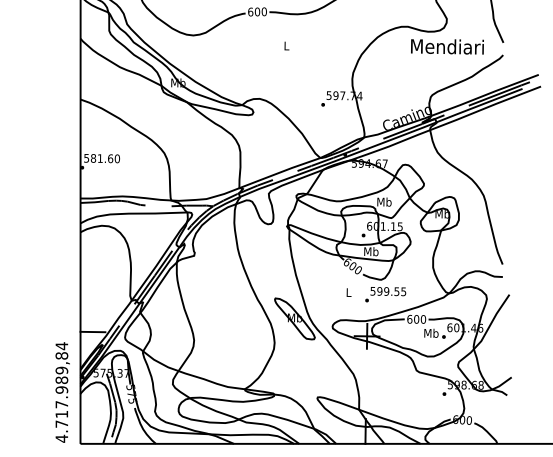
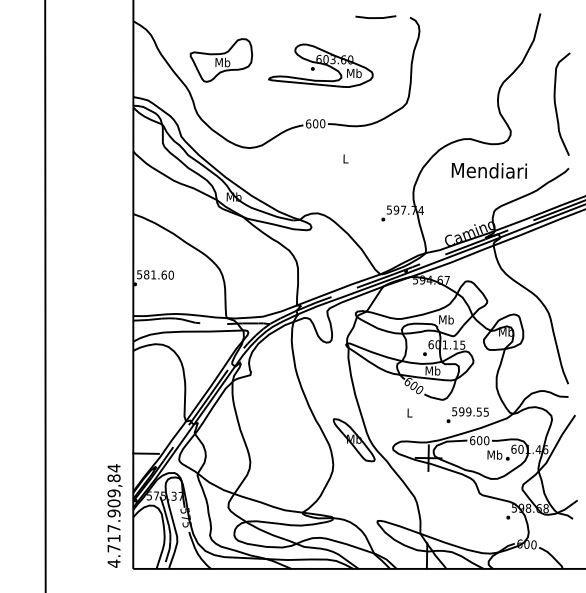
text: (446, 46) -> (488, 170), moved
text: (385, 294) -> (467, 414), moved
text: (61, 380) -> (113, 503), 4.717.989,84 -> 4.717.909,84

